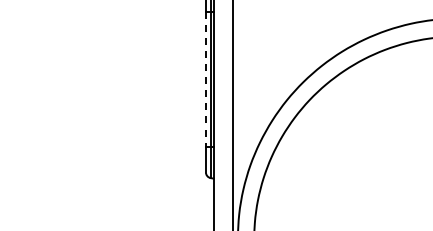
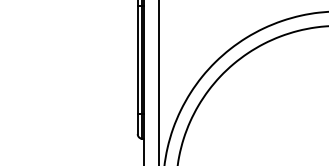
line: (205, 79) -> (137, 60), dashed -> solid

